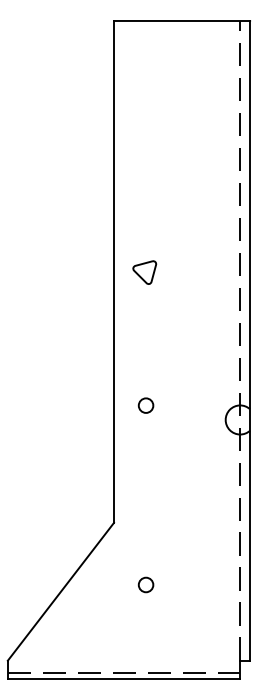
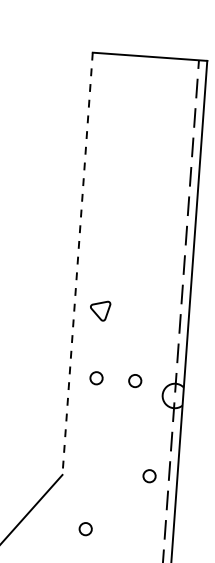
line: (114, 271) -> (78, 263), solid -> dashed
part: (144, 272) -> (100, 310), moved
circle: (191, 405) -> (134, 380), added
circle: (216, 516) -> (149, 475), added

